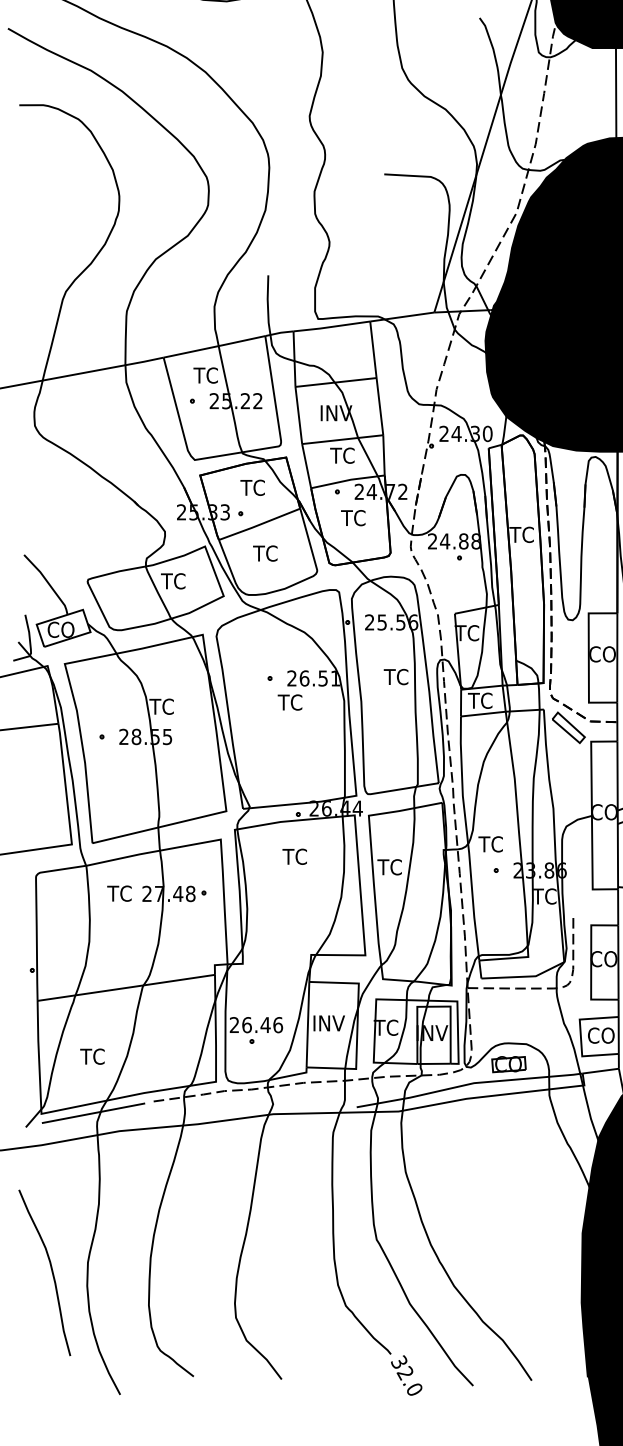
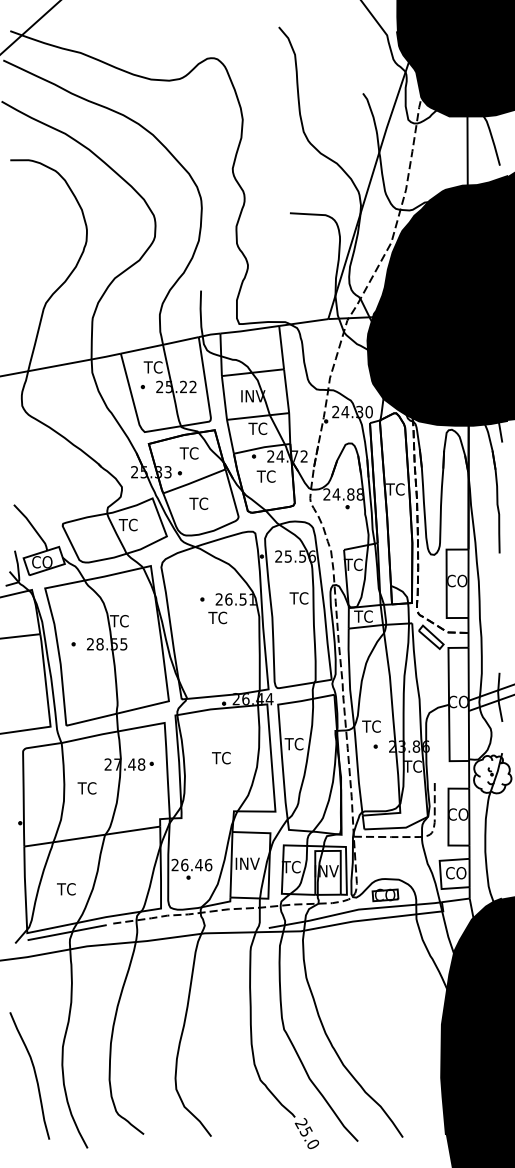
text: (294, 857) -> (221, 758), moved
text: (118, 893) -> (86, 788), moved
curve: (50, 1272) -> (34, 1075), moved
text: (401, 1367) -> (303, 1127), 32.0 -> 25.0

